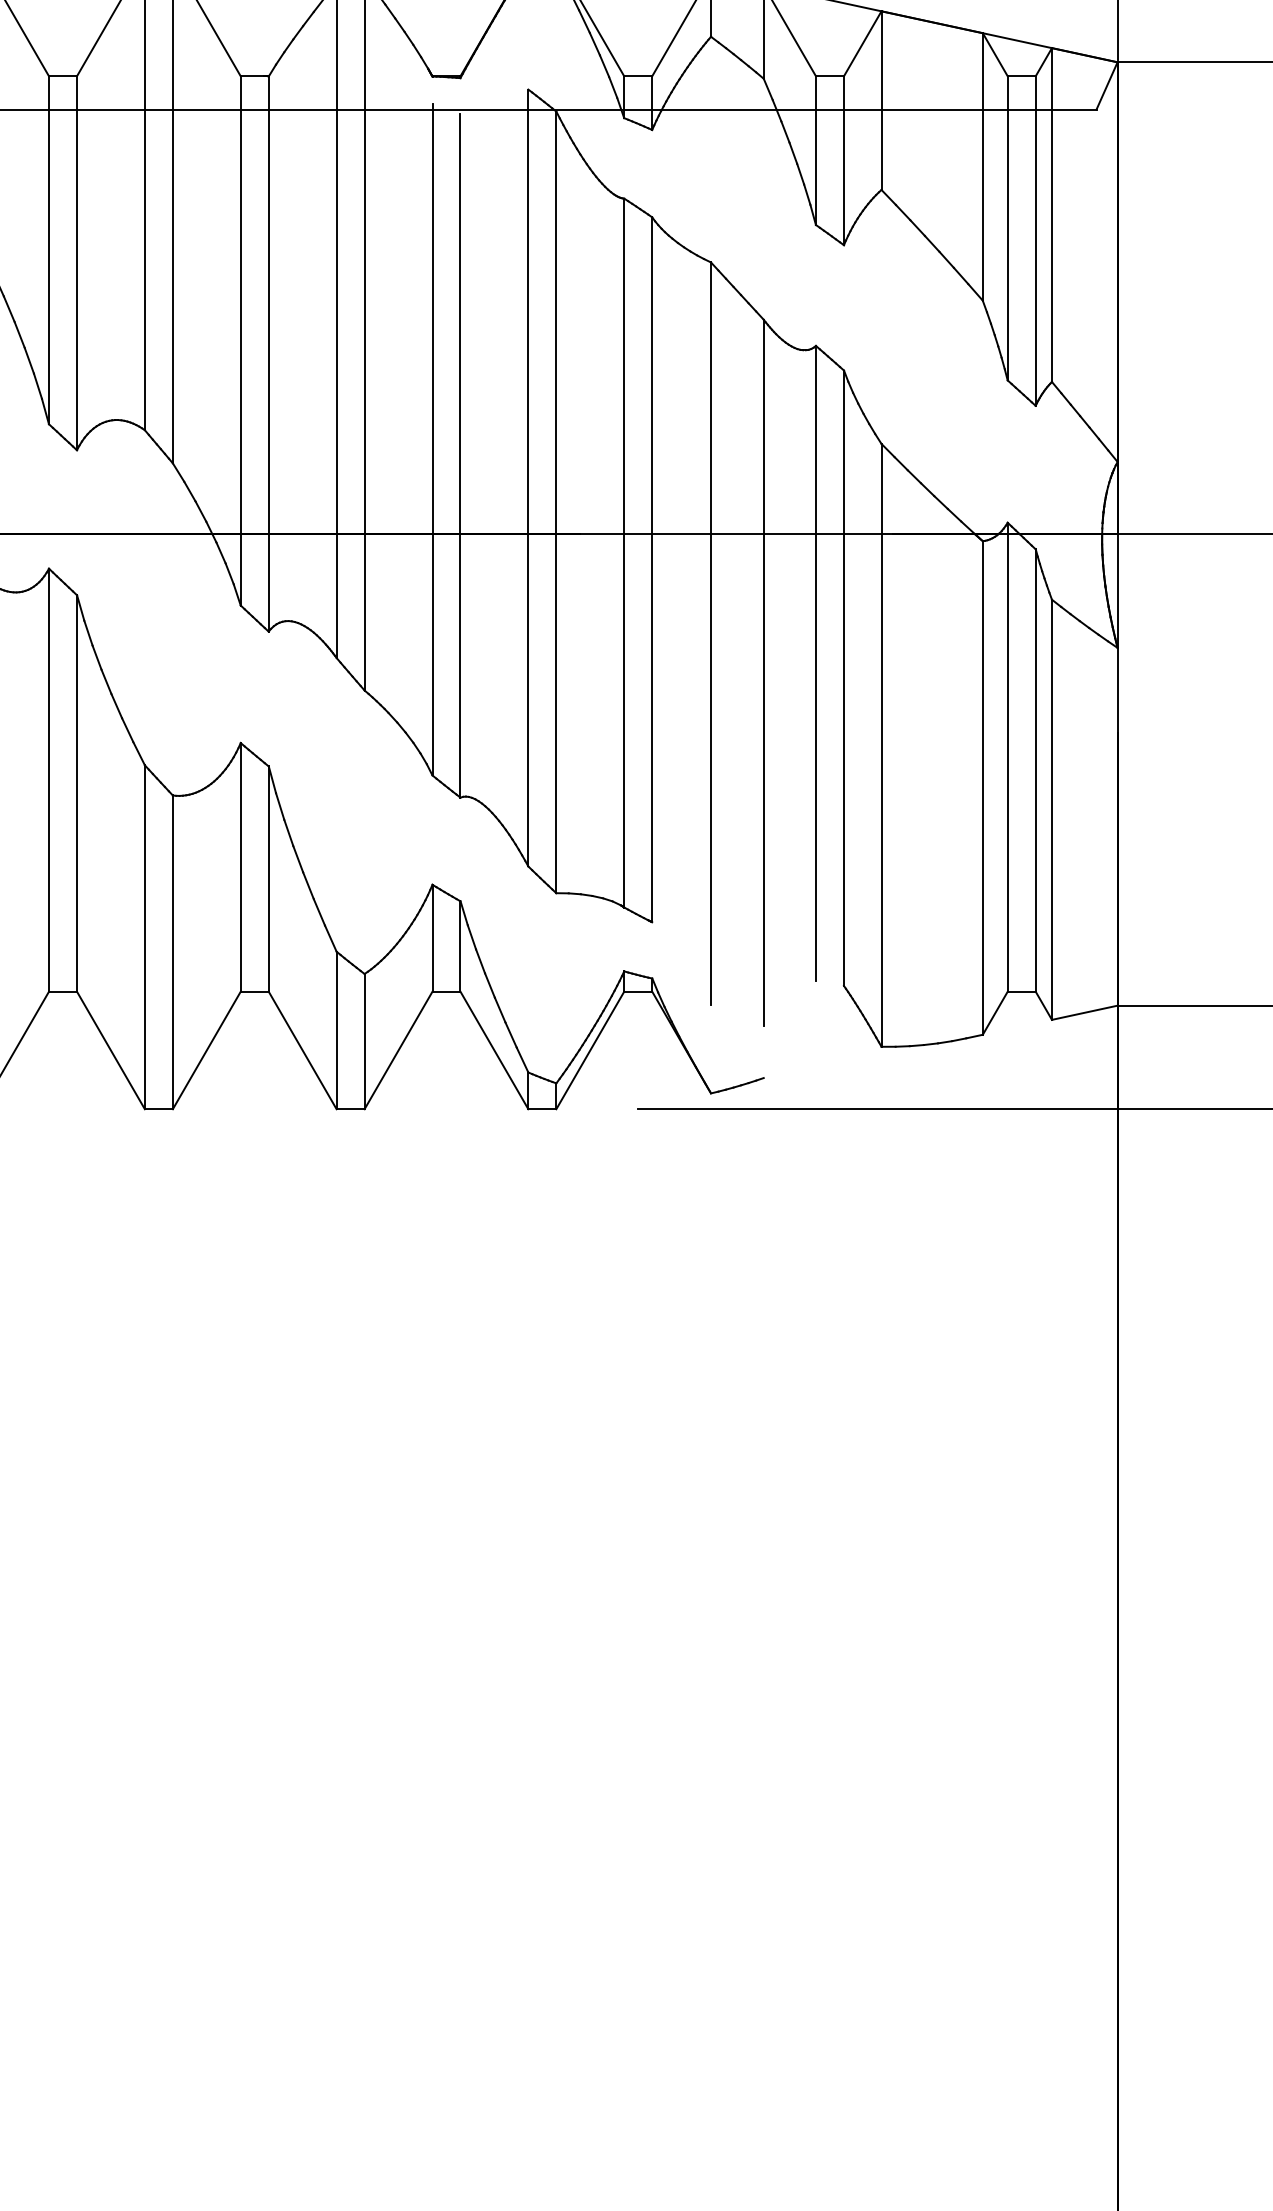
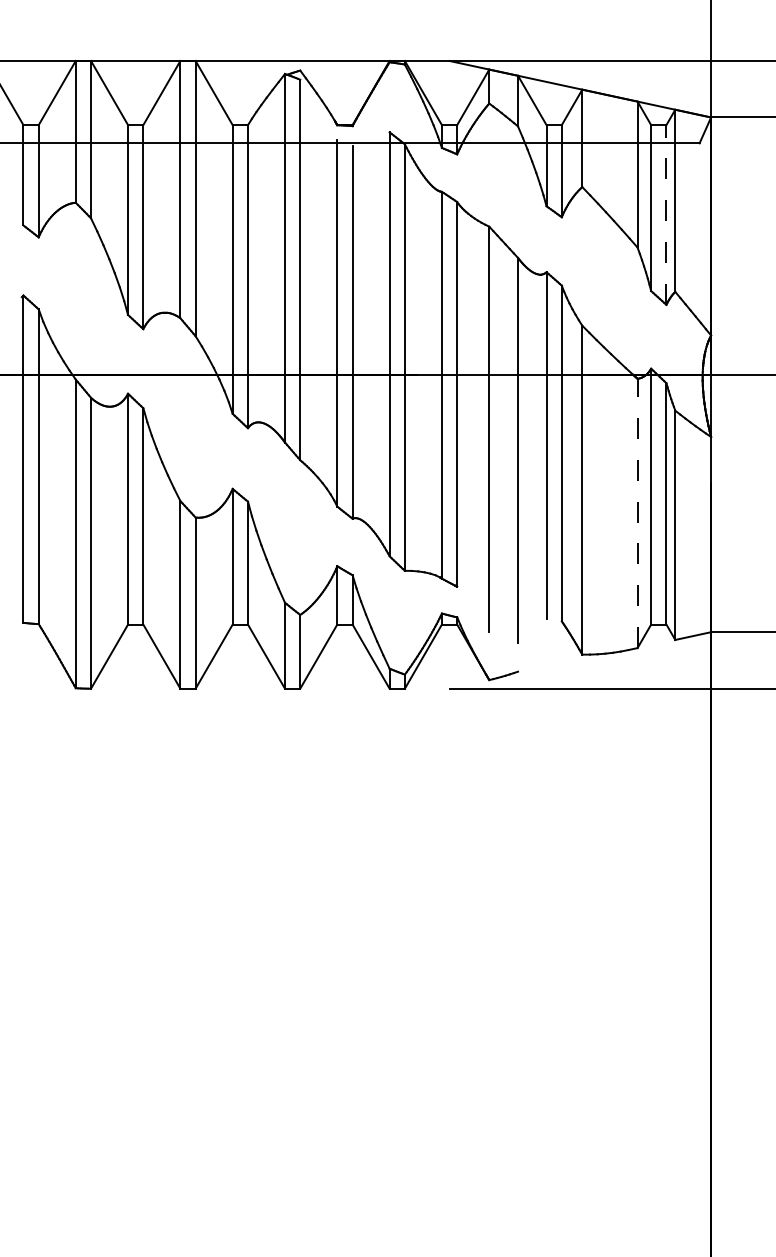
line: (1035, 241) -> (666, 215), solid -> dashed
line: (982, 788) -> (637, 513), solid -> dashed

